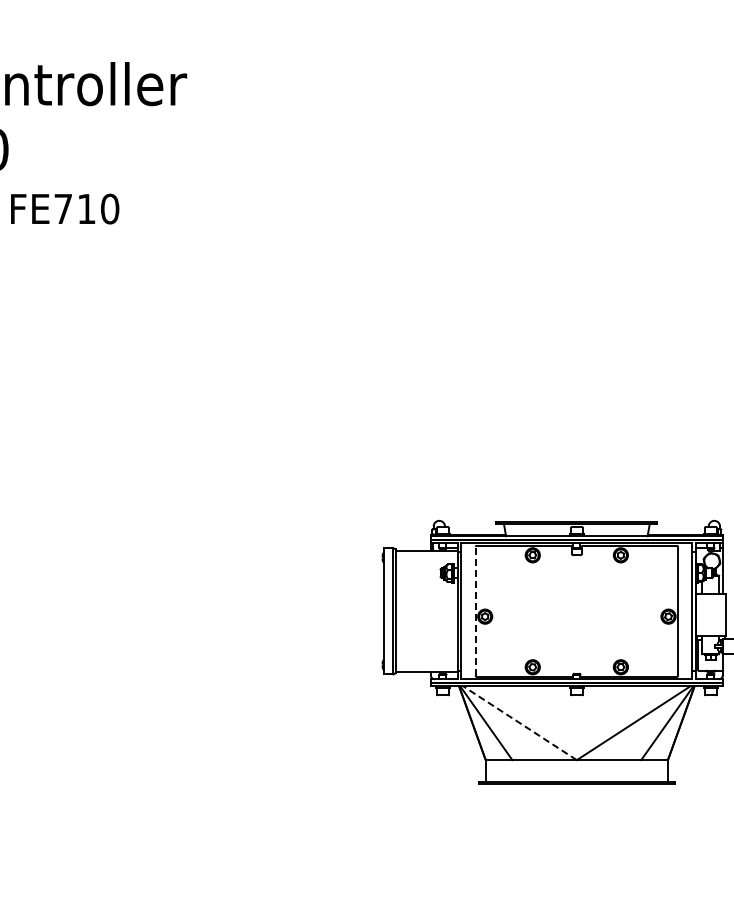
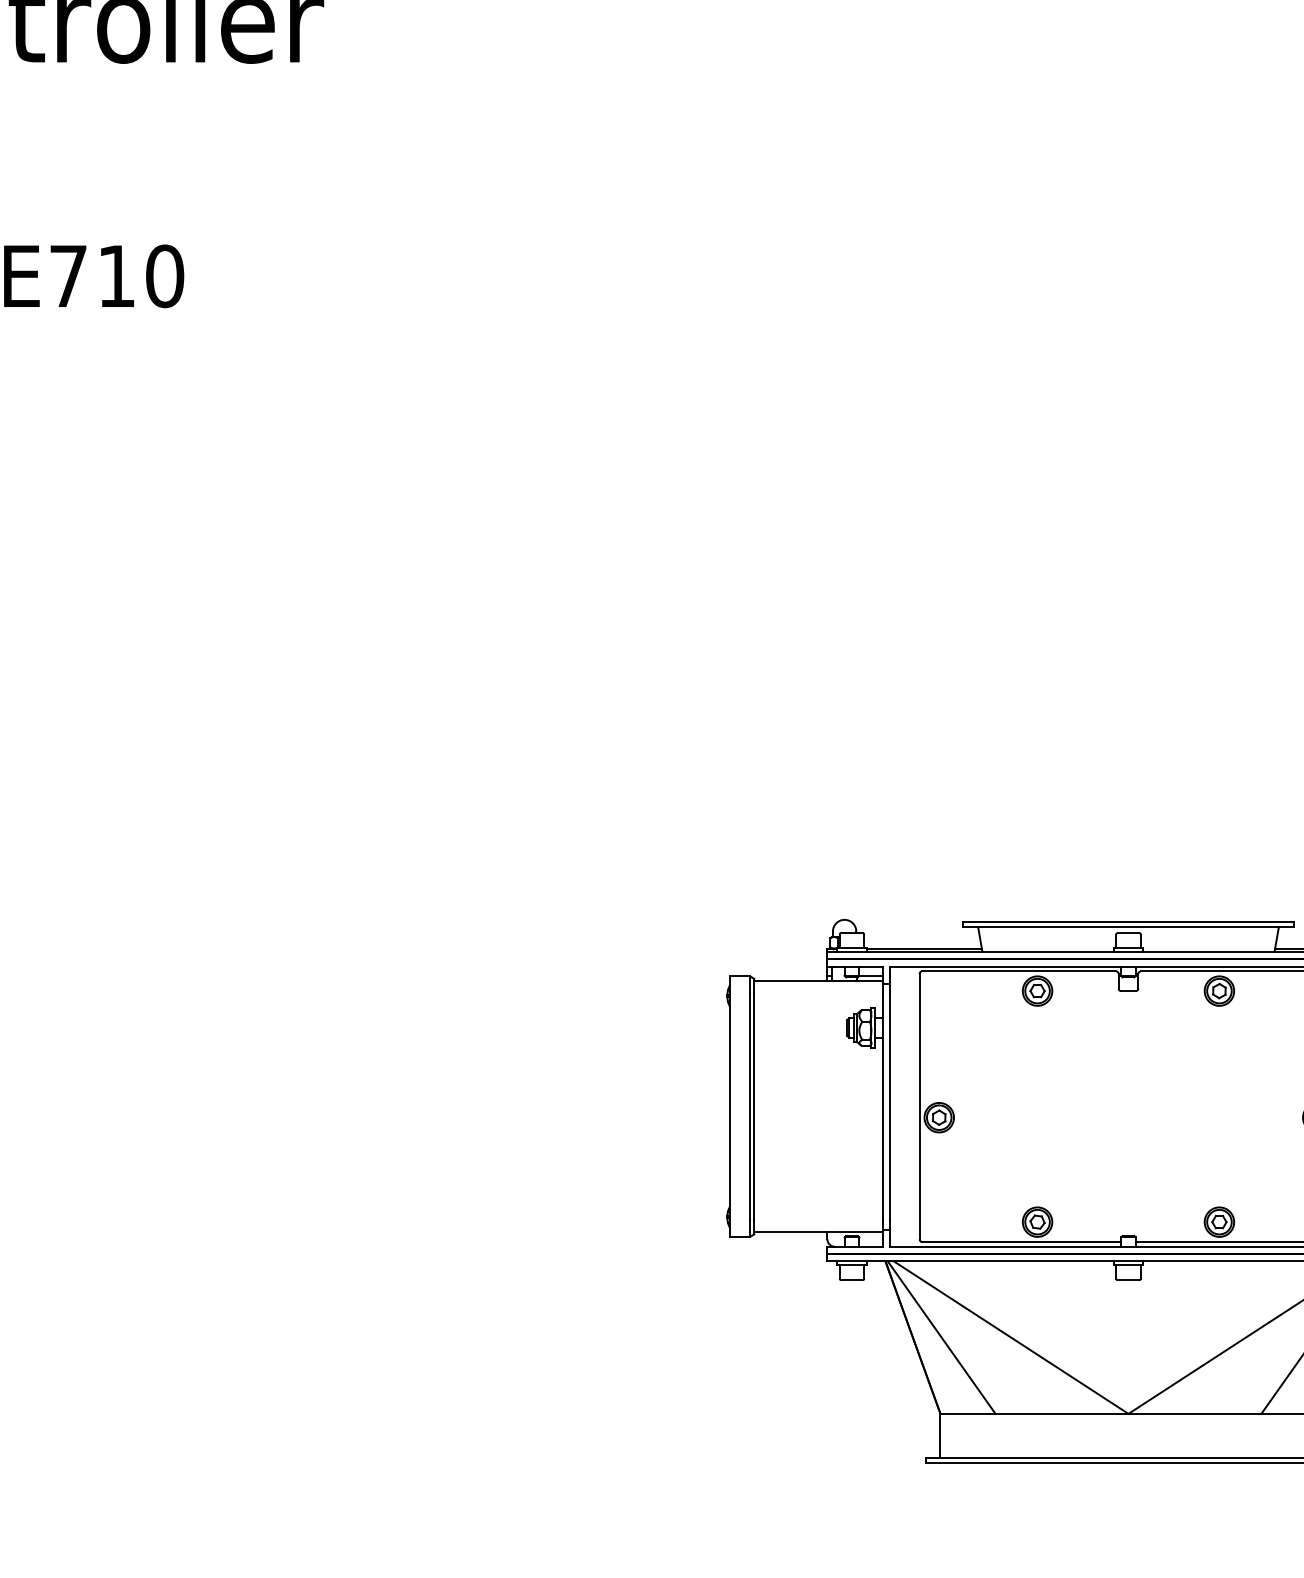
line: (475, 610) -> (919, 1104), dashed -> solid
line: (520, 723) -> (1012, 1338), dashed -> solid

